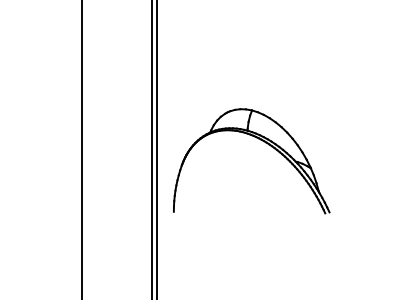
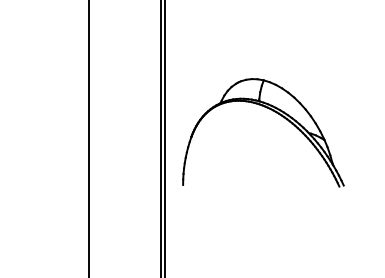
part: (265, 143) -> (277, 114), moved

